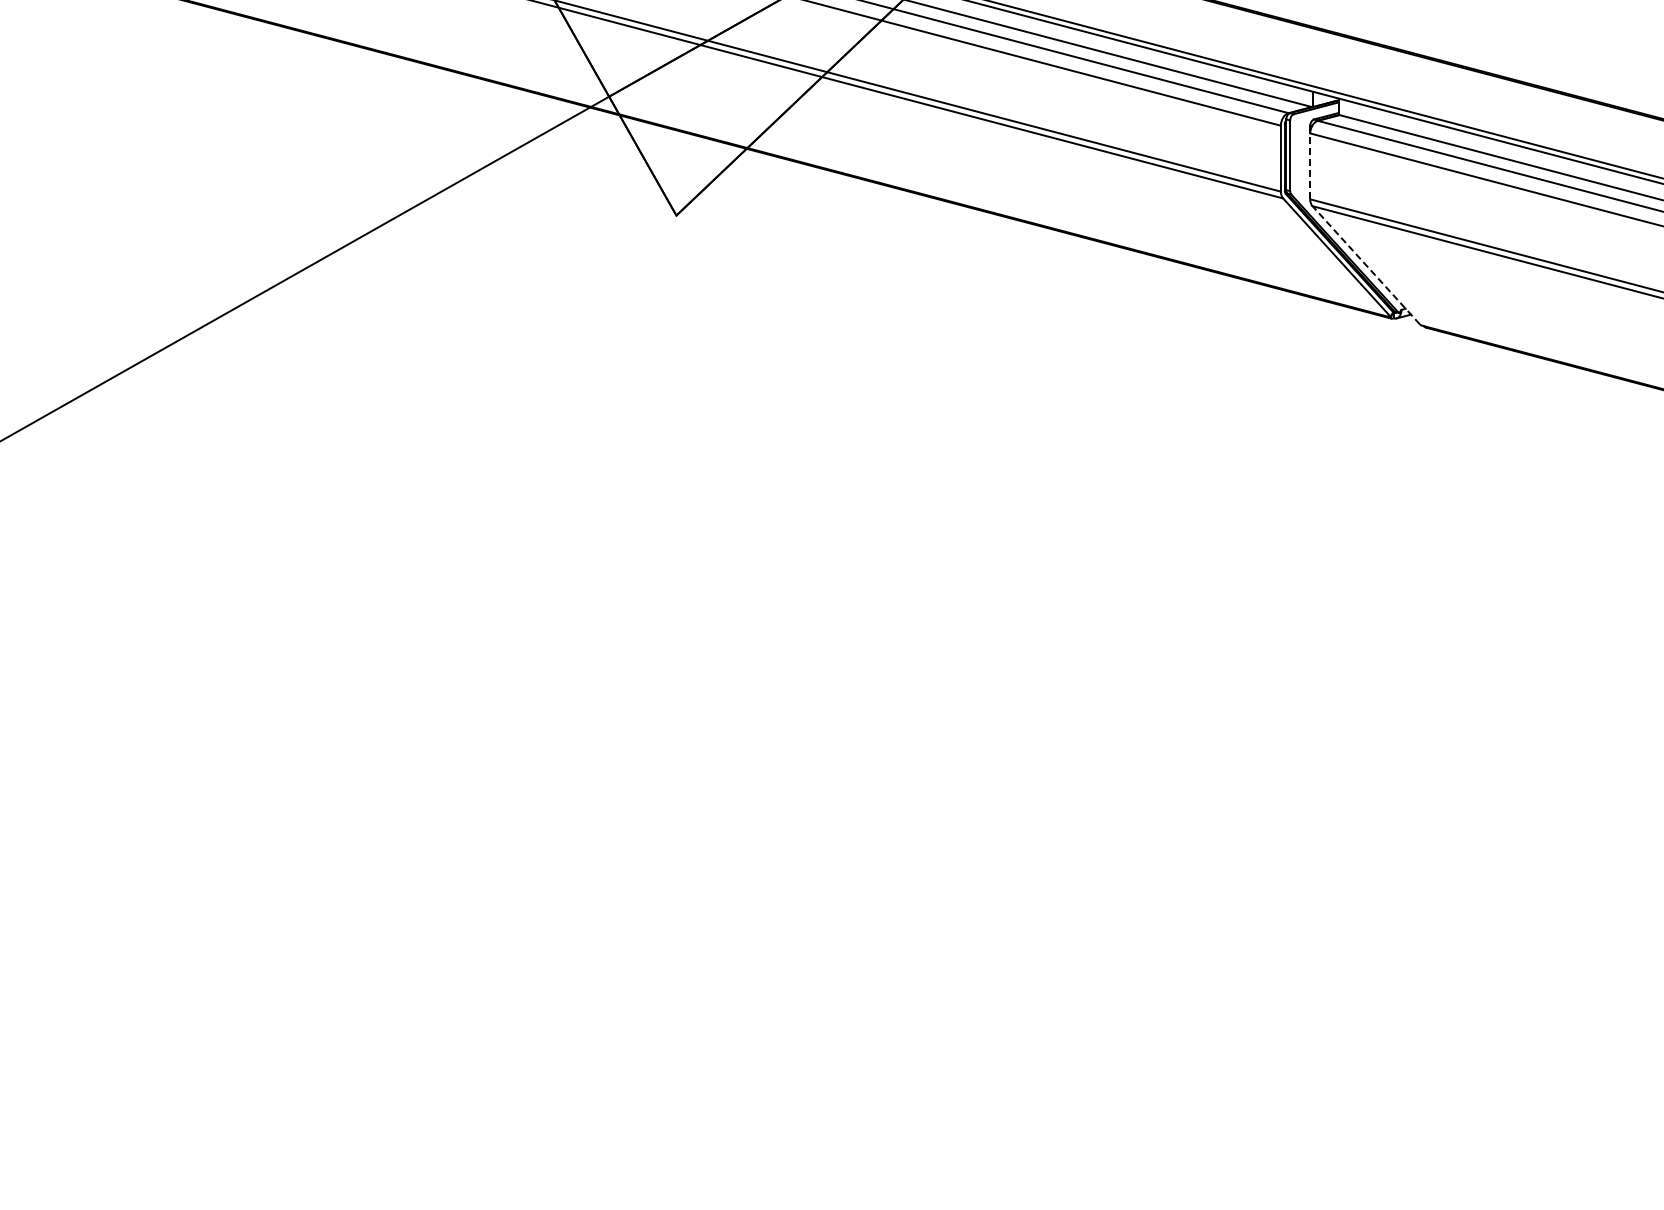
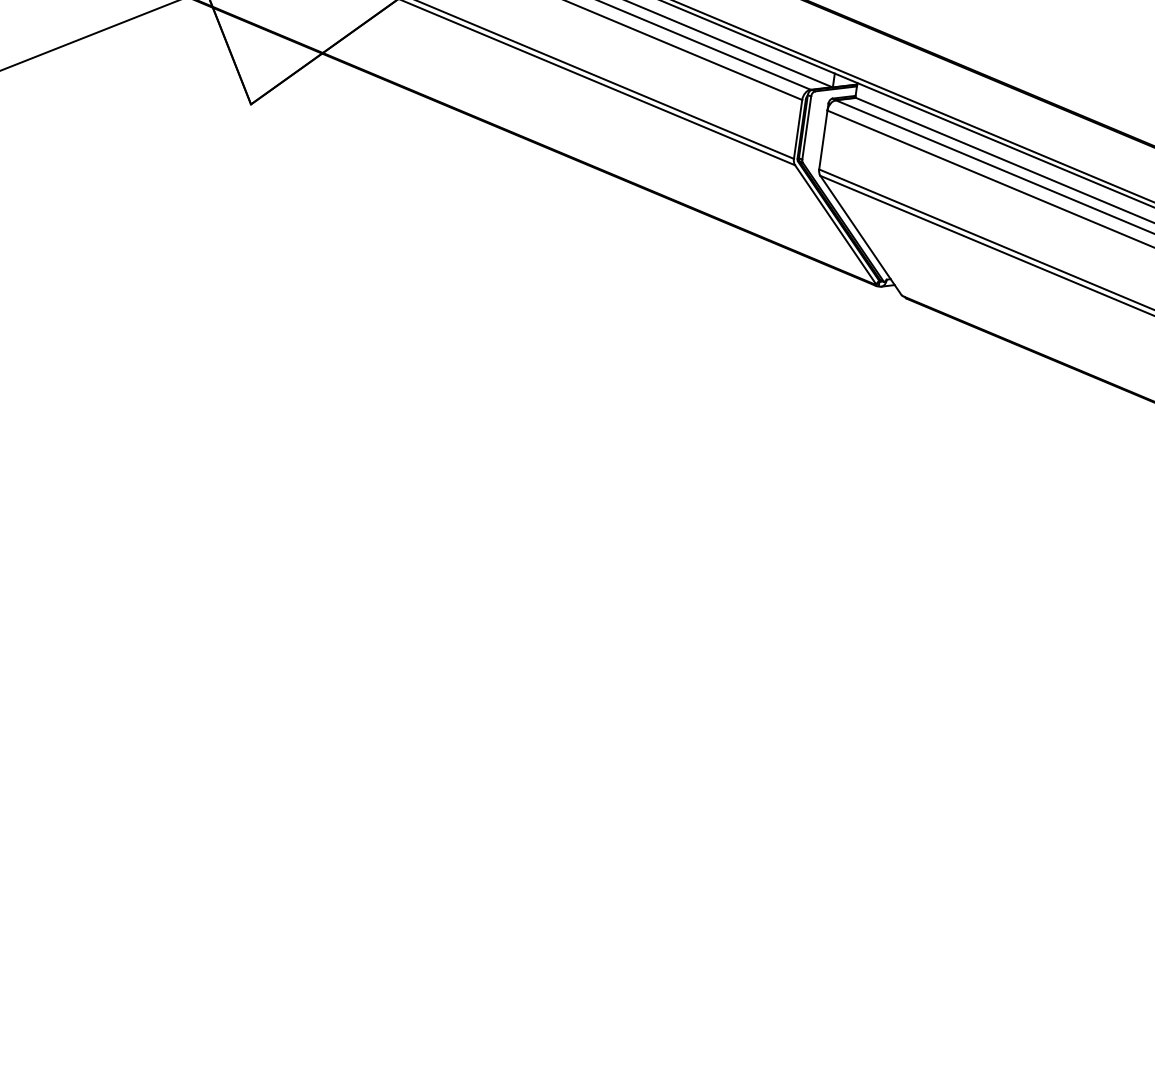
line: (1310, 166) -> (823, 140), dashed -> solid
line: (1366, 265) -> (861, 235), dashed -> solid

